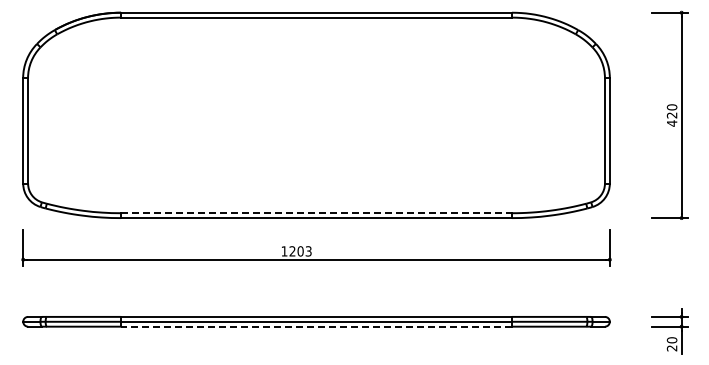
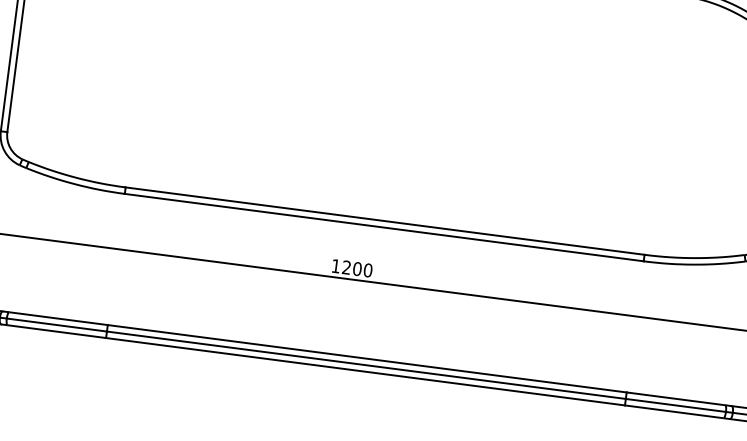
line: (317, 213) -> (386, 221), dashed -> solid
text: (308, 251) -> (367, 270), 1203 -> 1200
line: (316, 326) -> (365, 371), dashed -> solid

